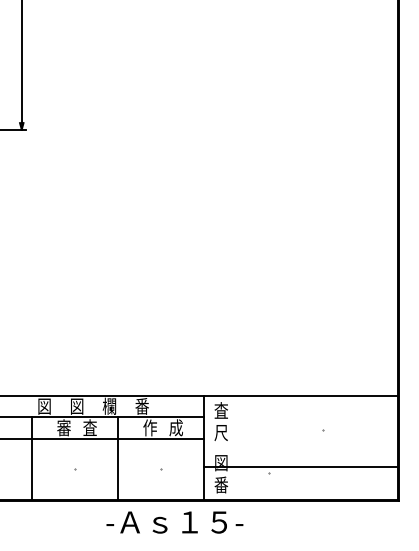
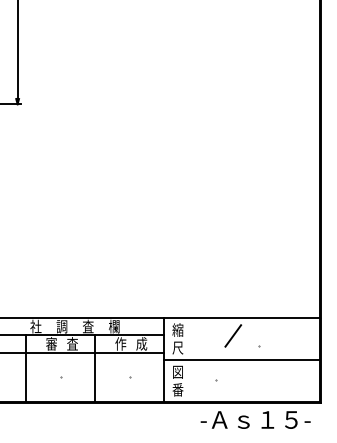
text: (44, 406) -> (35, 326), 図 -> 社
text: (76, 406) -> (61, 326), 図 -> 調
text: (108, 406) -> (87, 326), 欄 -> 査
text: (141, 406) -> (113, 326), 番 -> 欄
text: (220, 409) -> (177, 329), 査 -> 縮
line: (290, 417) -> (233, 335), added
line: (301, 467) -> (242, 360), moved
text: (174, 521) -> (255, 419), moved

